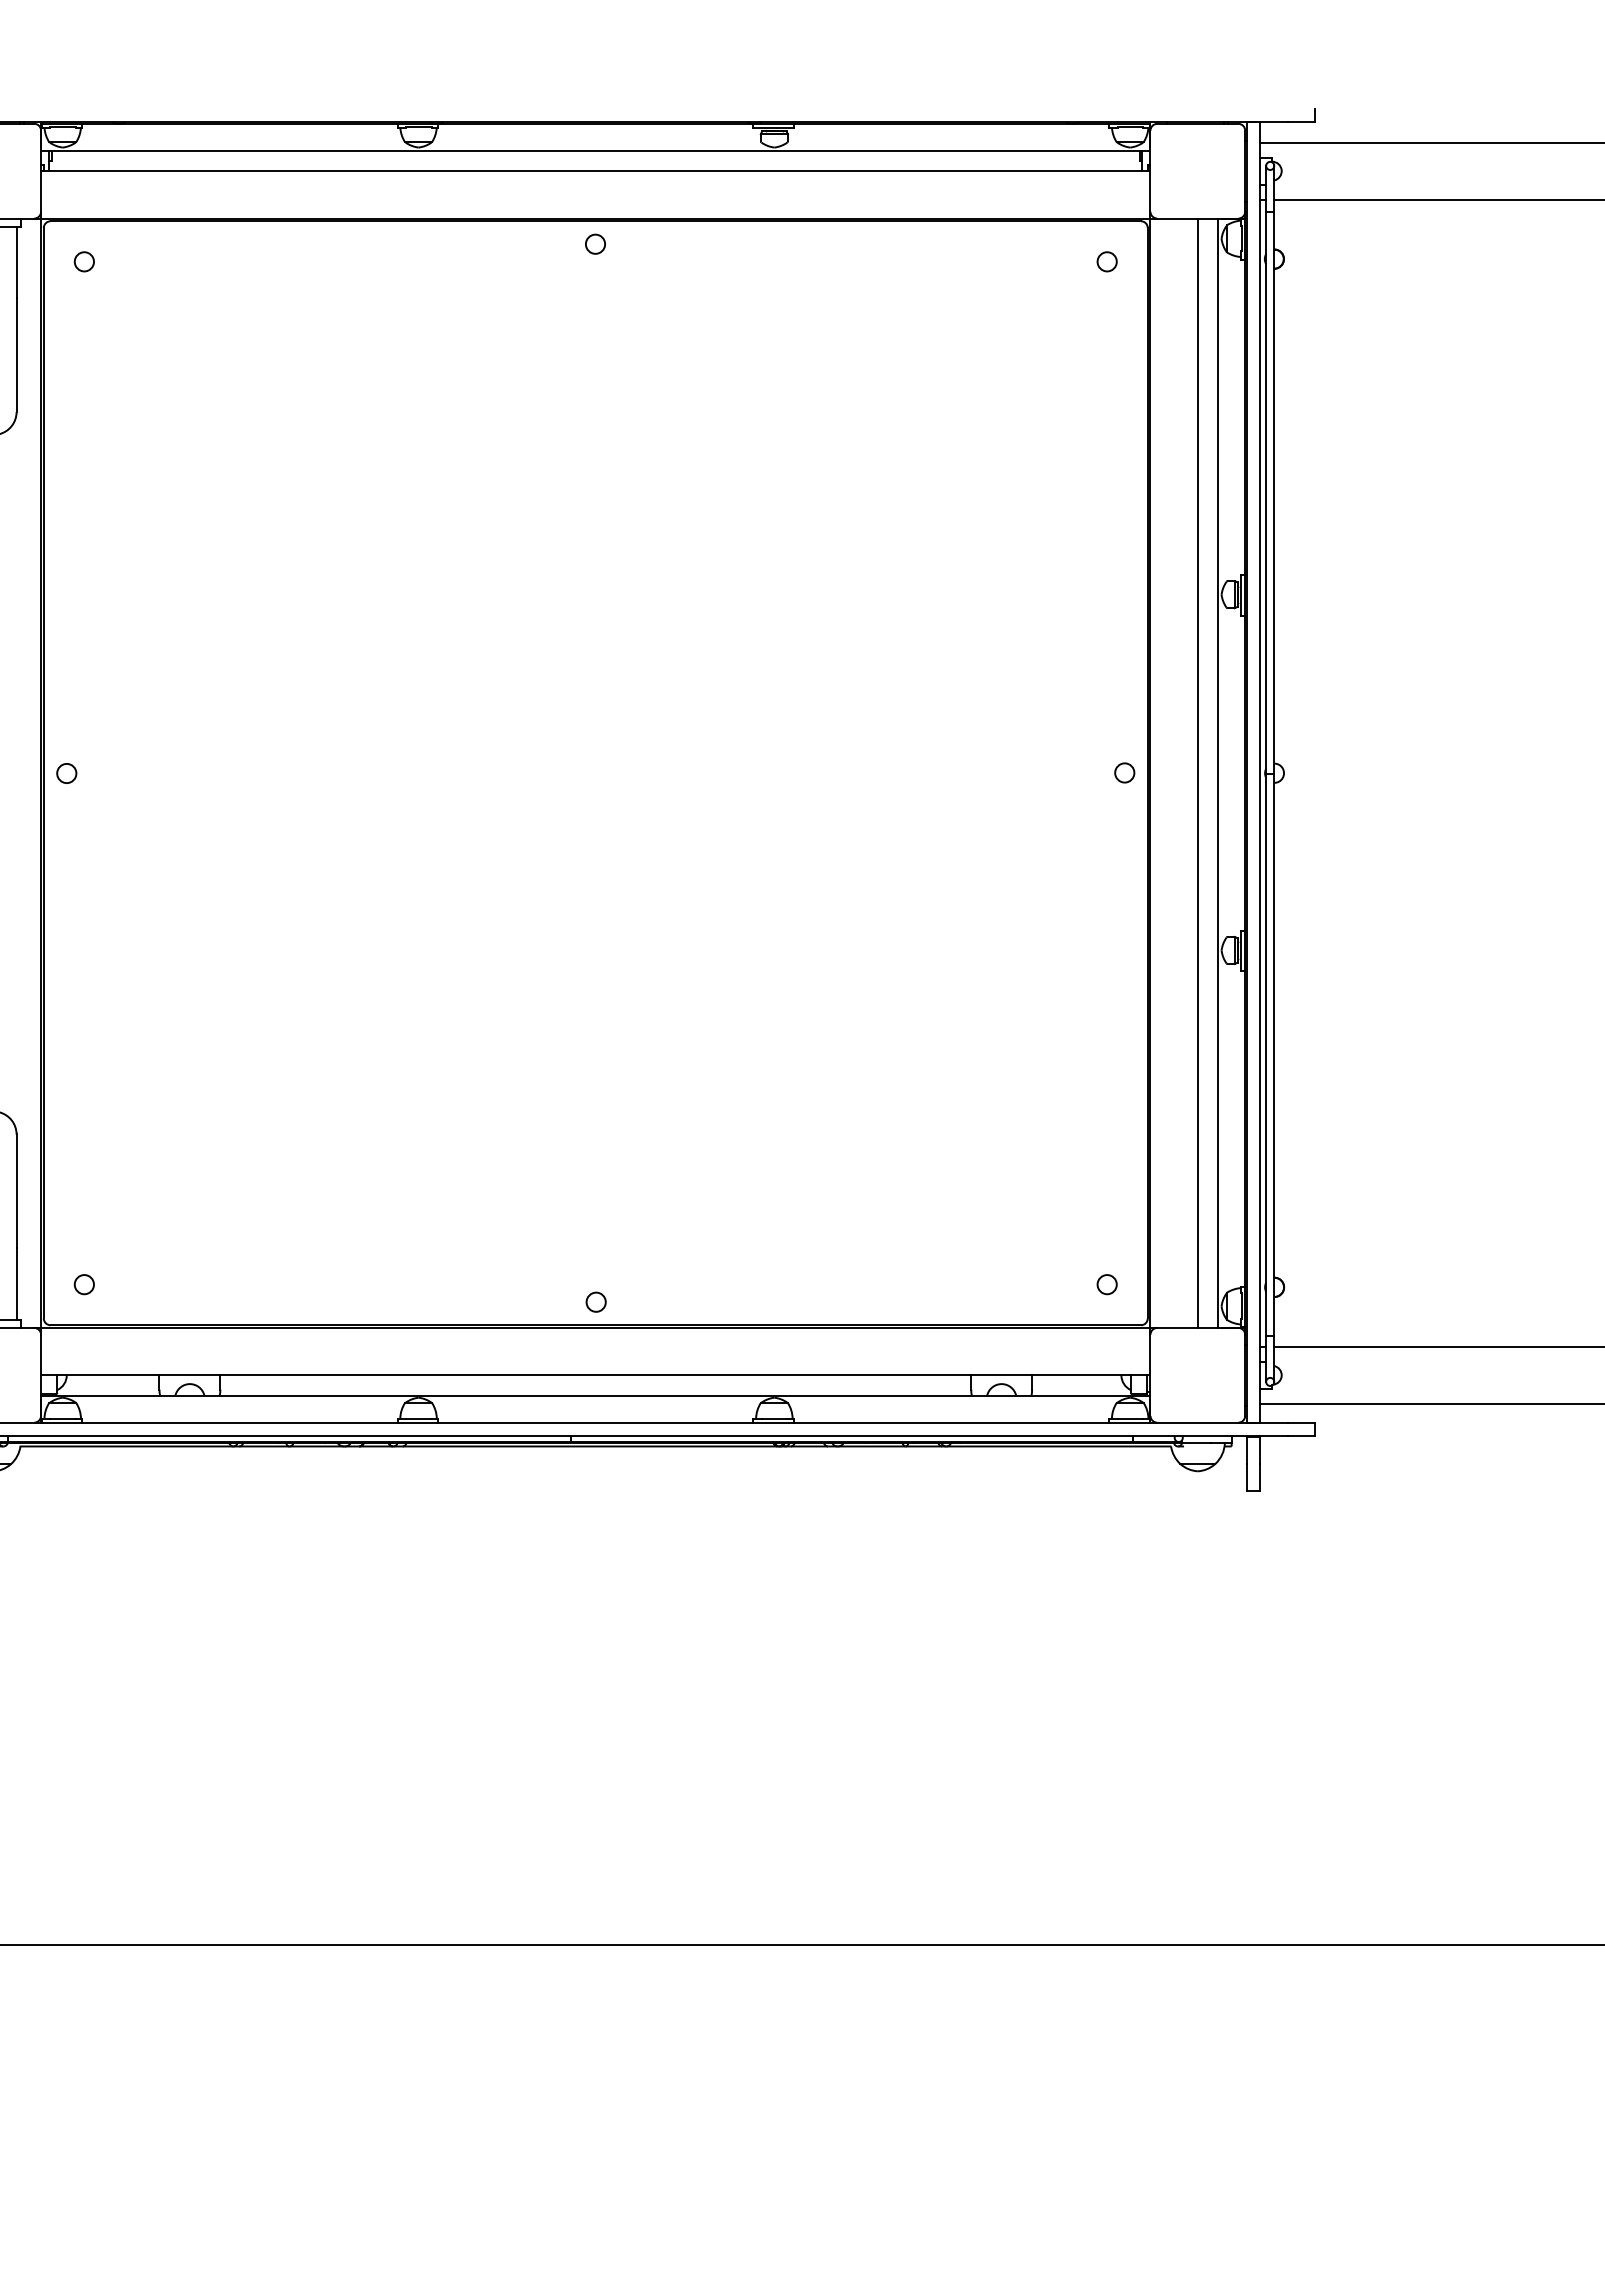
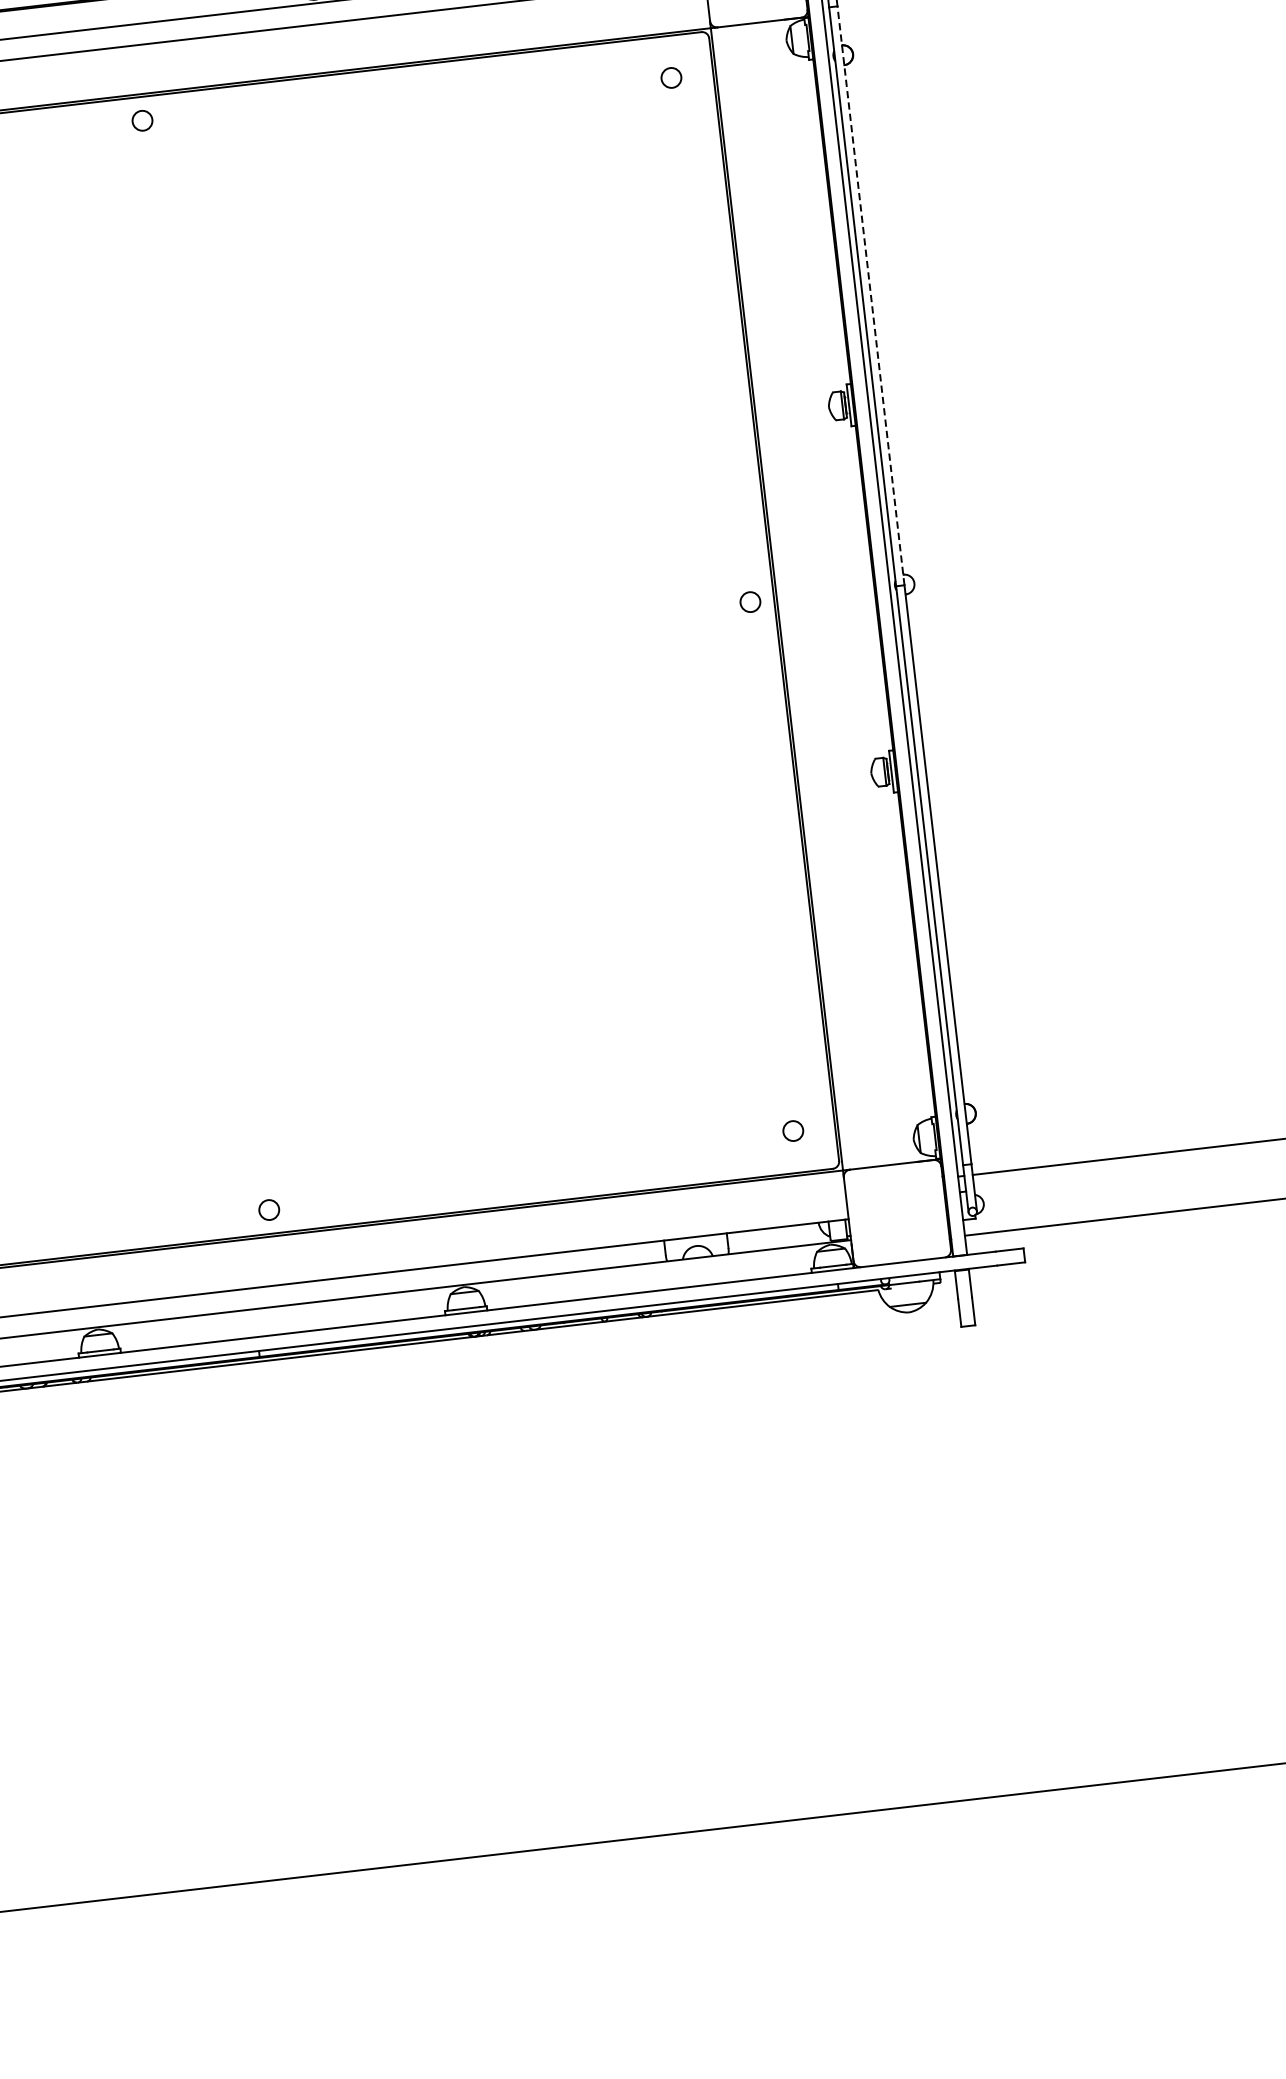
line: (1274, 492) -> (871, 295), solid -> dashed
line: (1197, 772) -> (825, 592), removed
line: (1218, 772) -> (846, 590), removed

